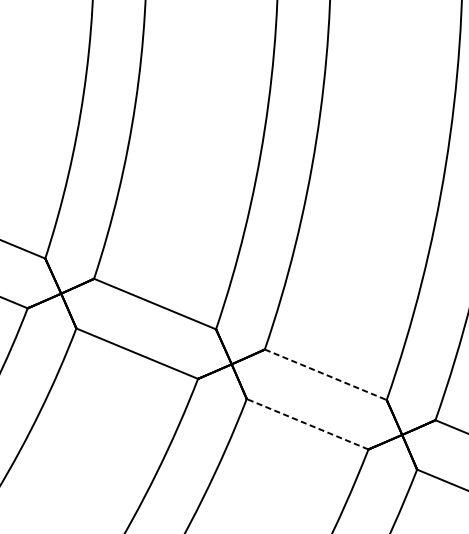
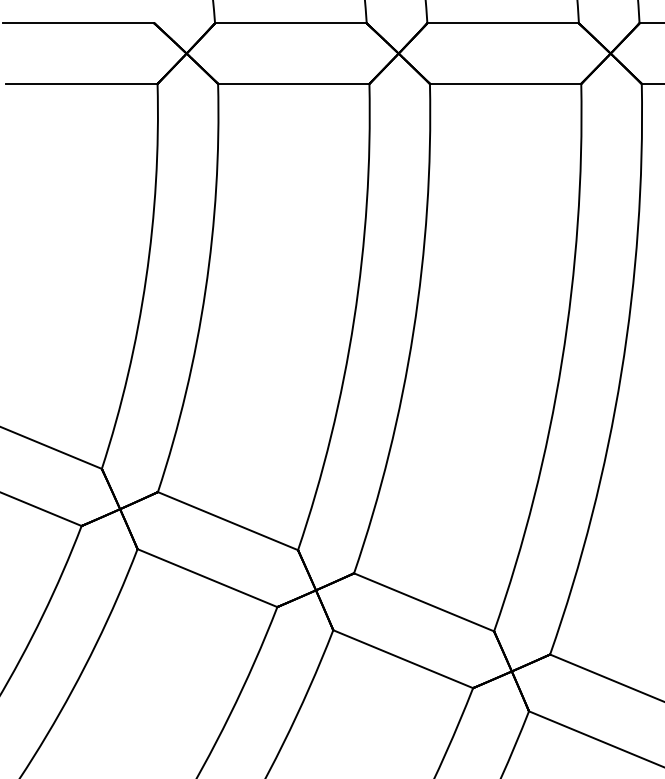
line: (326, 374) -> (424, 602), dashed -> solid
line: (307, 424) -> (403, 659), dashed -> solid

